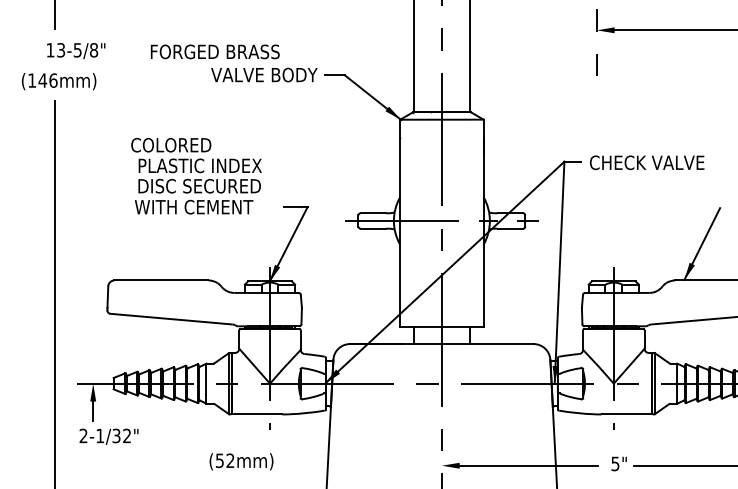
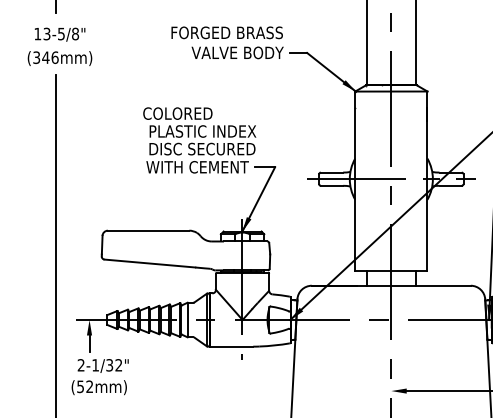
text: (76, 51) -> (60, 35), moved
text: (214, 51) -> (226, 32), moved
text: (32, 80) -> (36, 57), (146mm) -> (346mm)
text: (196, 176) -> (199, 140), moved
text: (241, 461) -> (99, 387), moved

